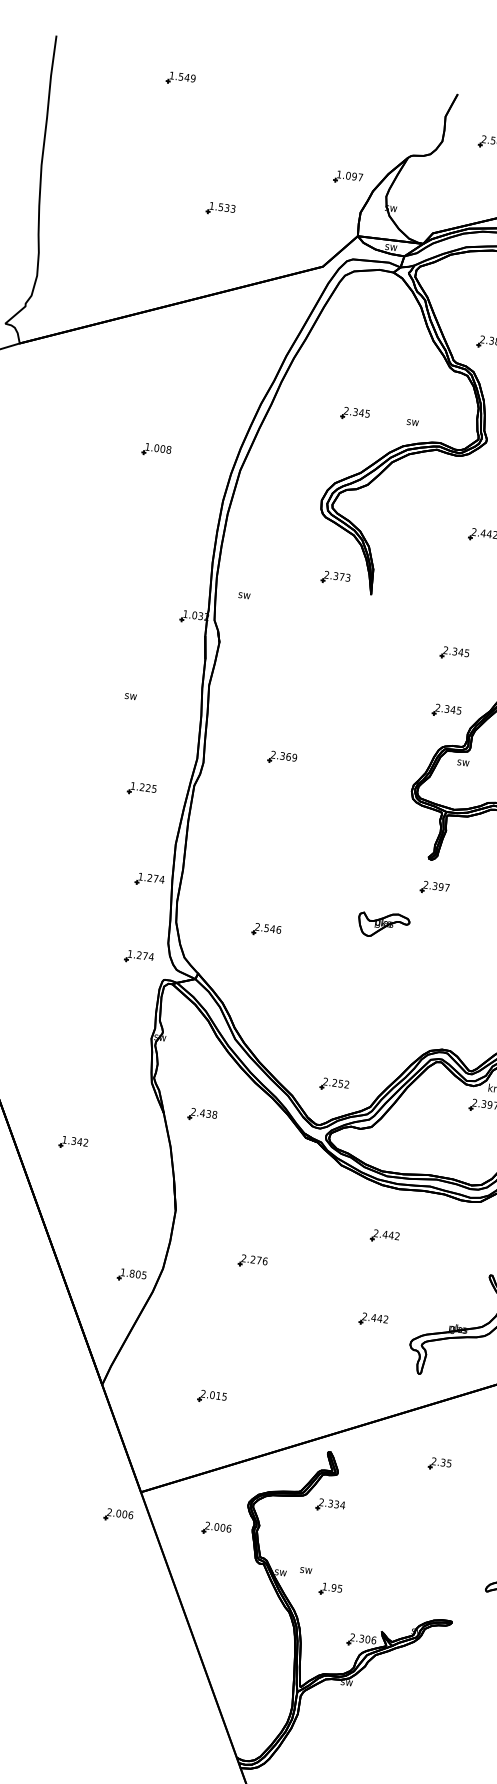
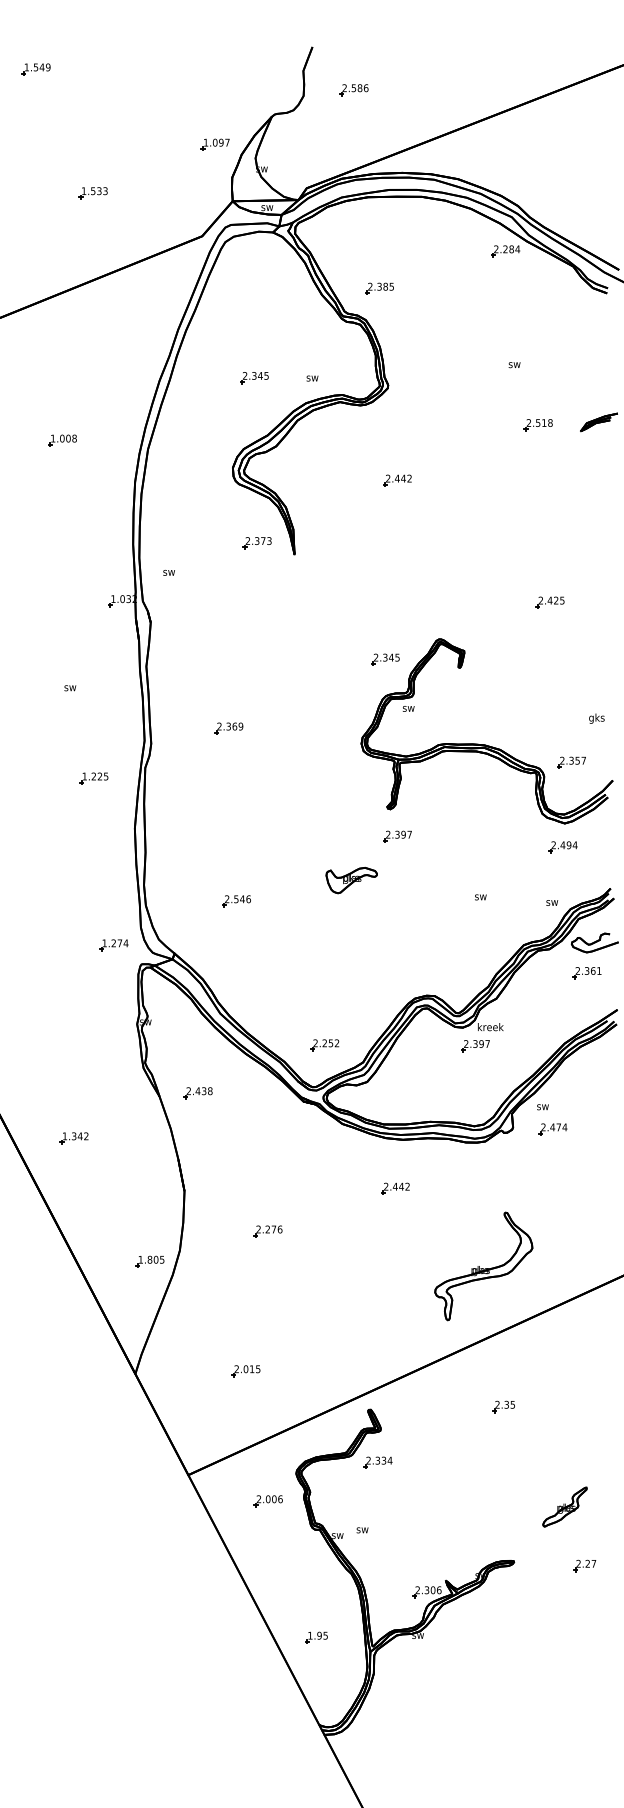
part: (454, 653) -> (385, 601), removed
part: (149, 880) -> (113, 867), removed
part: (373, 1319) -> (395, 1272), removed
part: (439, 1463) -> (503, 1406), moved
part: (117, 1515) -> (168, 1501), removed
part: (330, 1589) -> (316, 1637), moved

